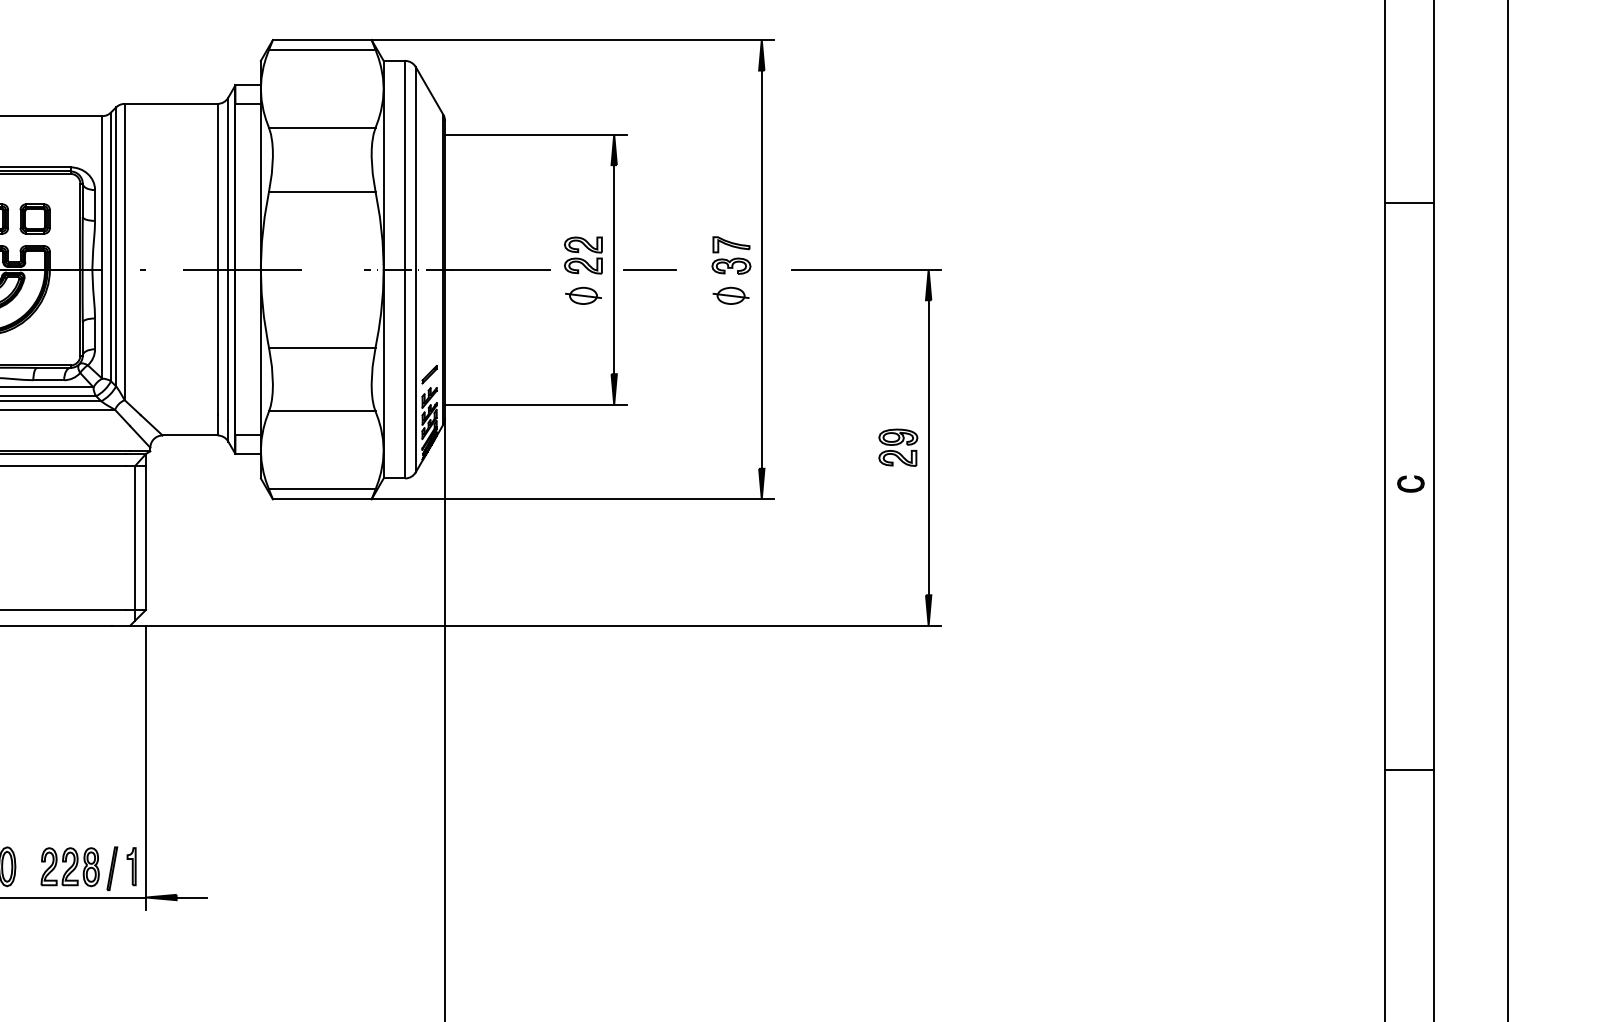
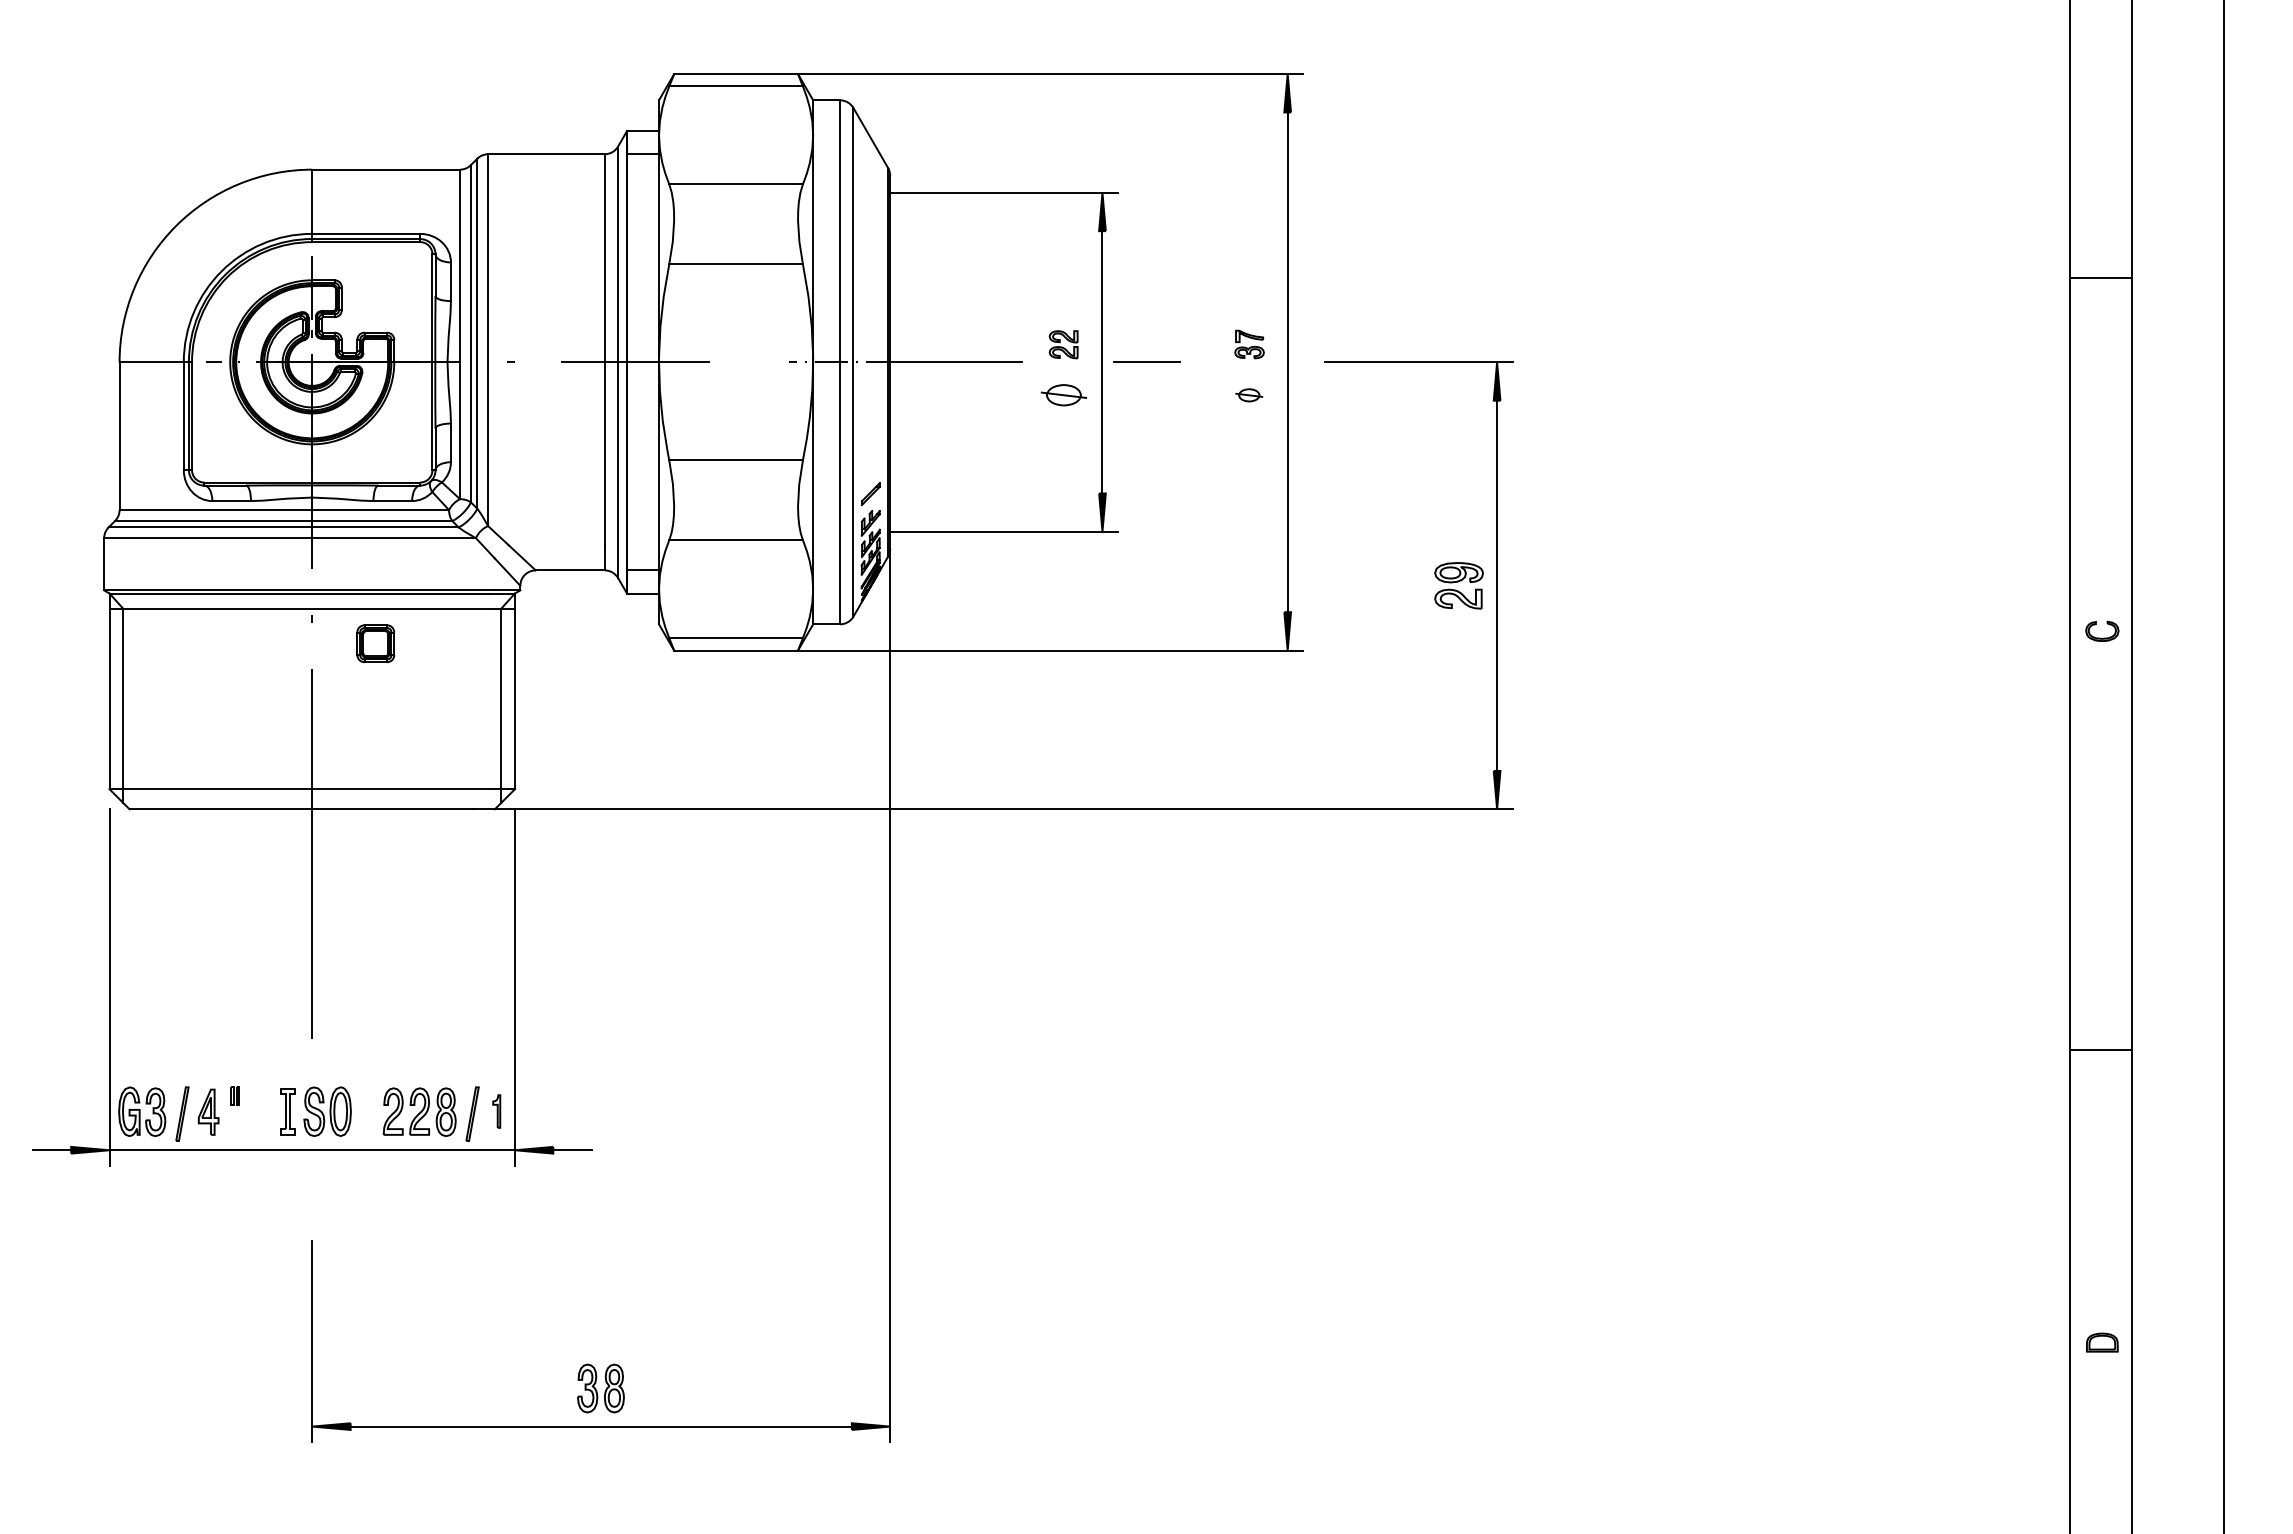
part: (34, 218) -> (375, 643), moved
part: (583, 255) -> (1063, 344), size x0.6
part: (731, 255) -> (1249, 344), size x0.6
part: (731, 296) -> (1249, 395), size x0.6
line: (1409, 769) -> (2100, 1049), moved
part: (131, 866) -> (496, 1111), size x0.7

